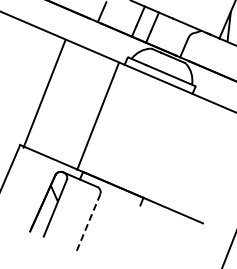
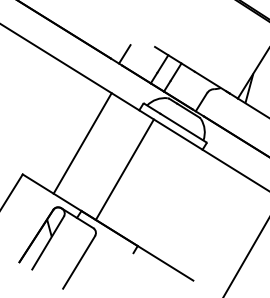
line: (44, 94) -> (82, 143), moved
line: (97, 116) -> (124, 169), moved
line: (88, 222) -> (79, 262), dashed -> solid

